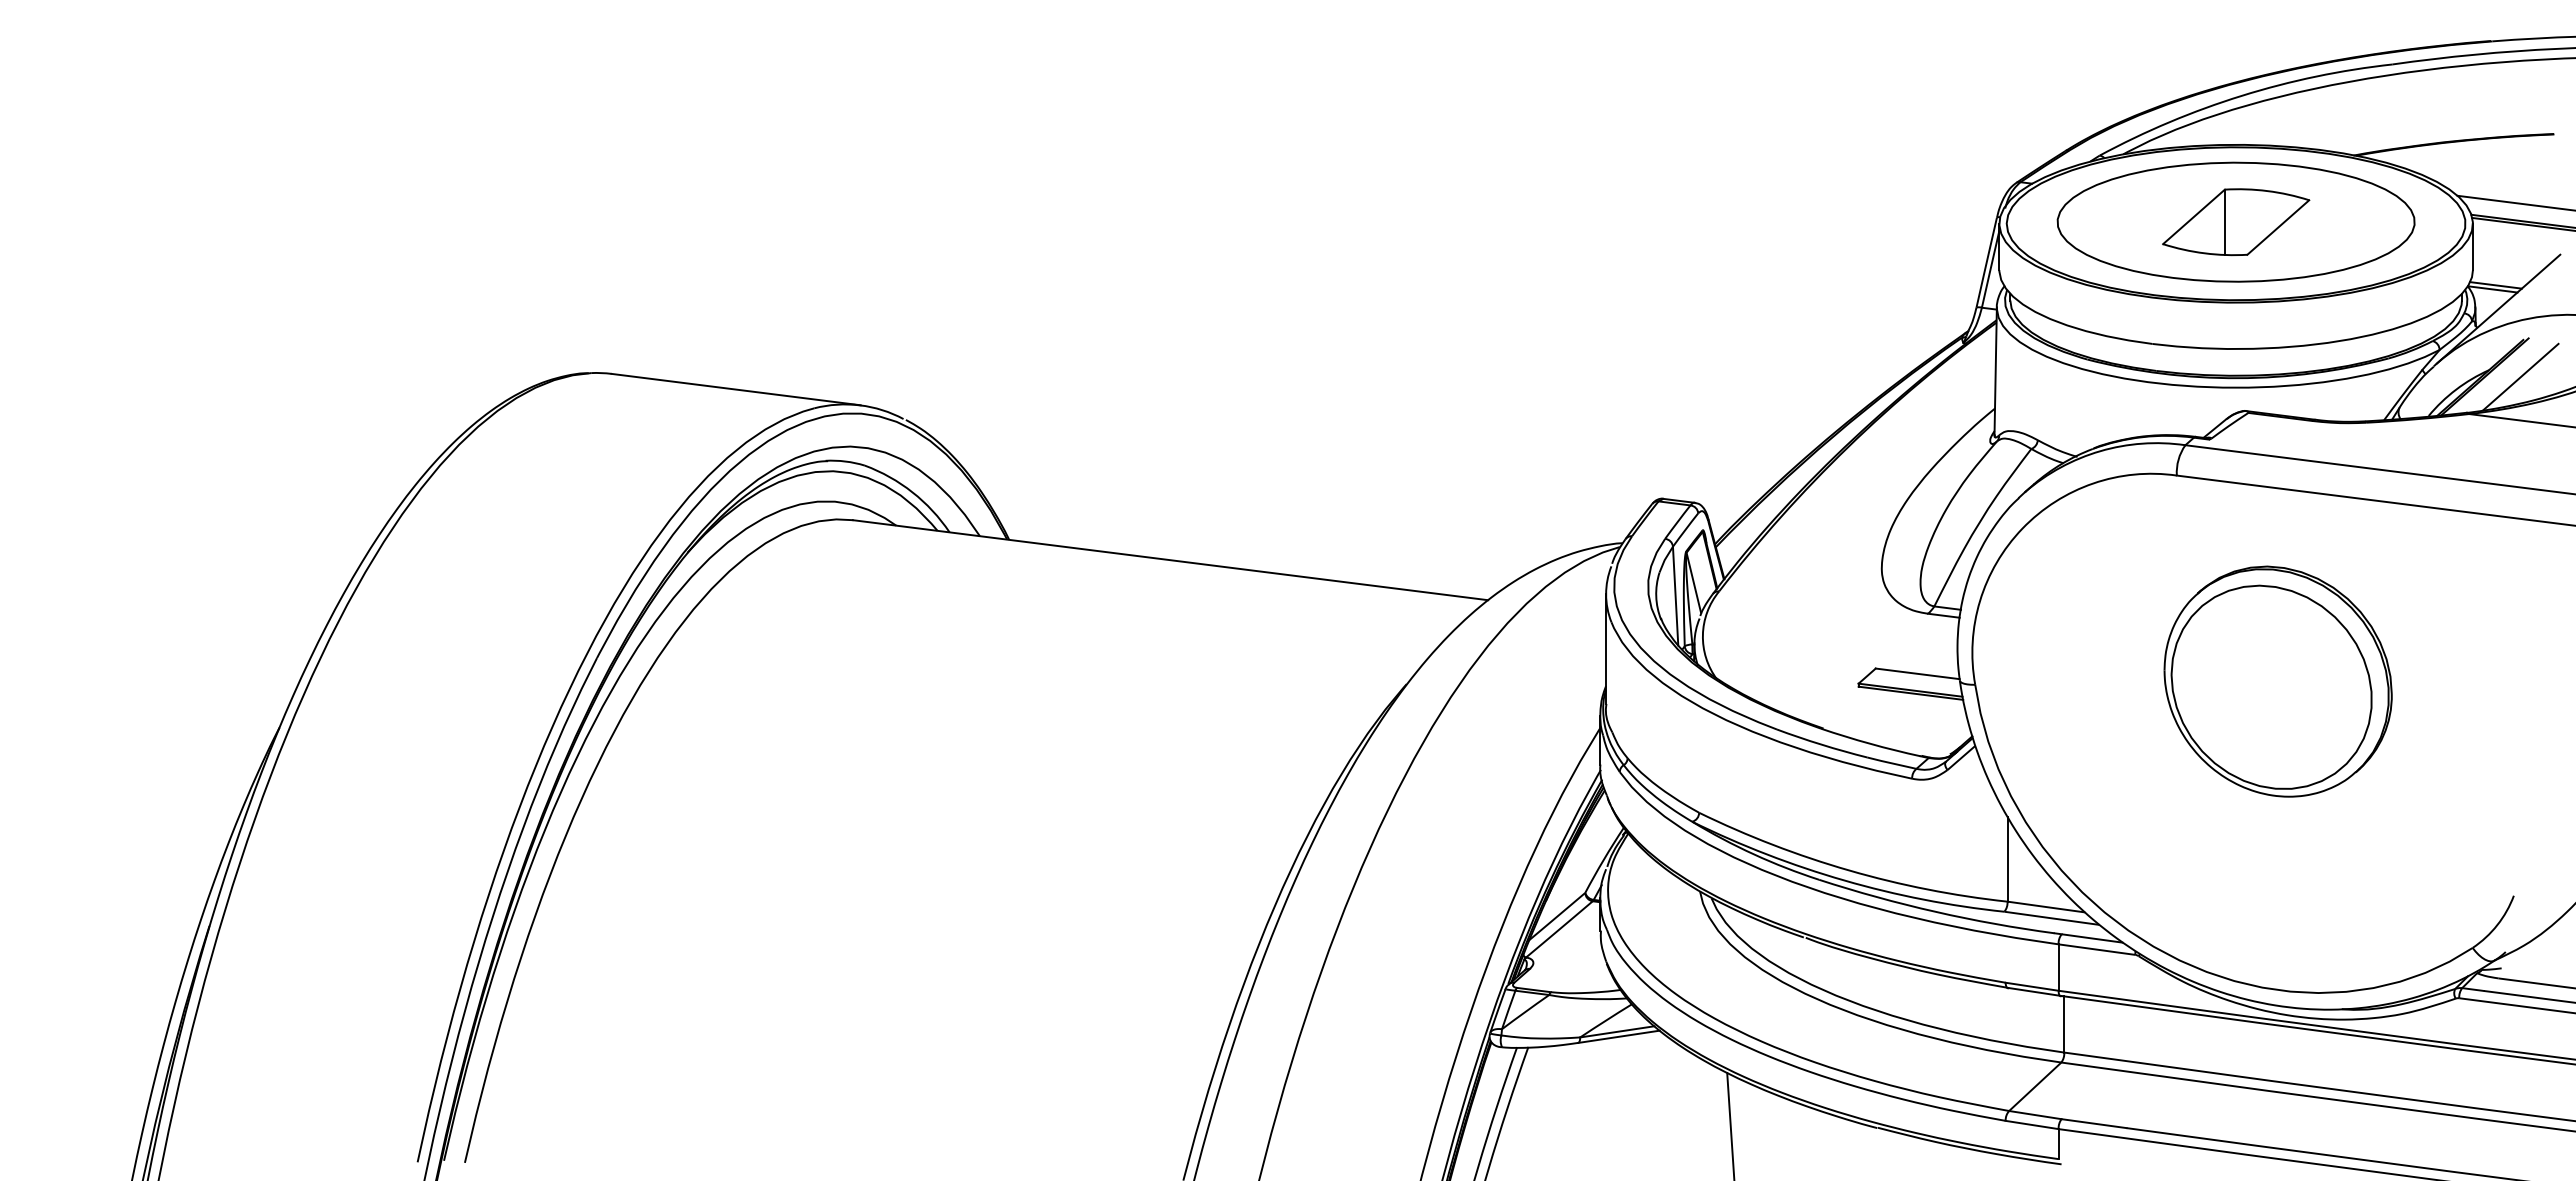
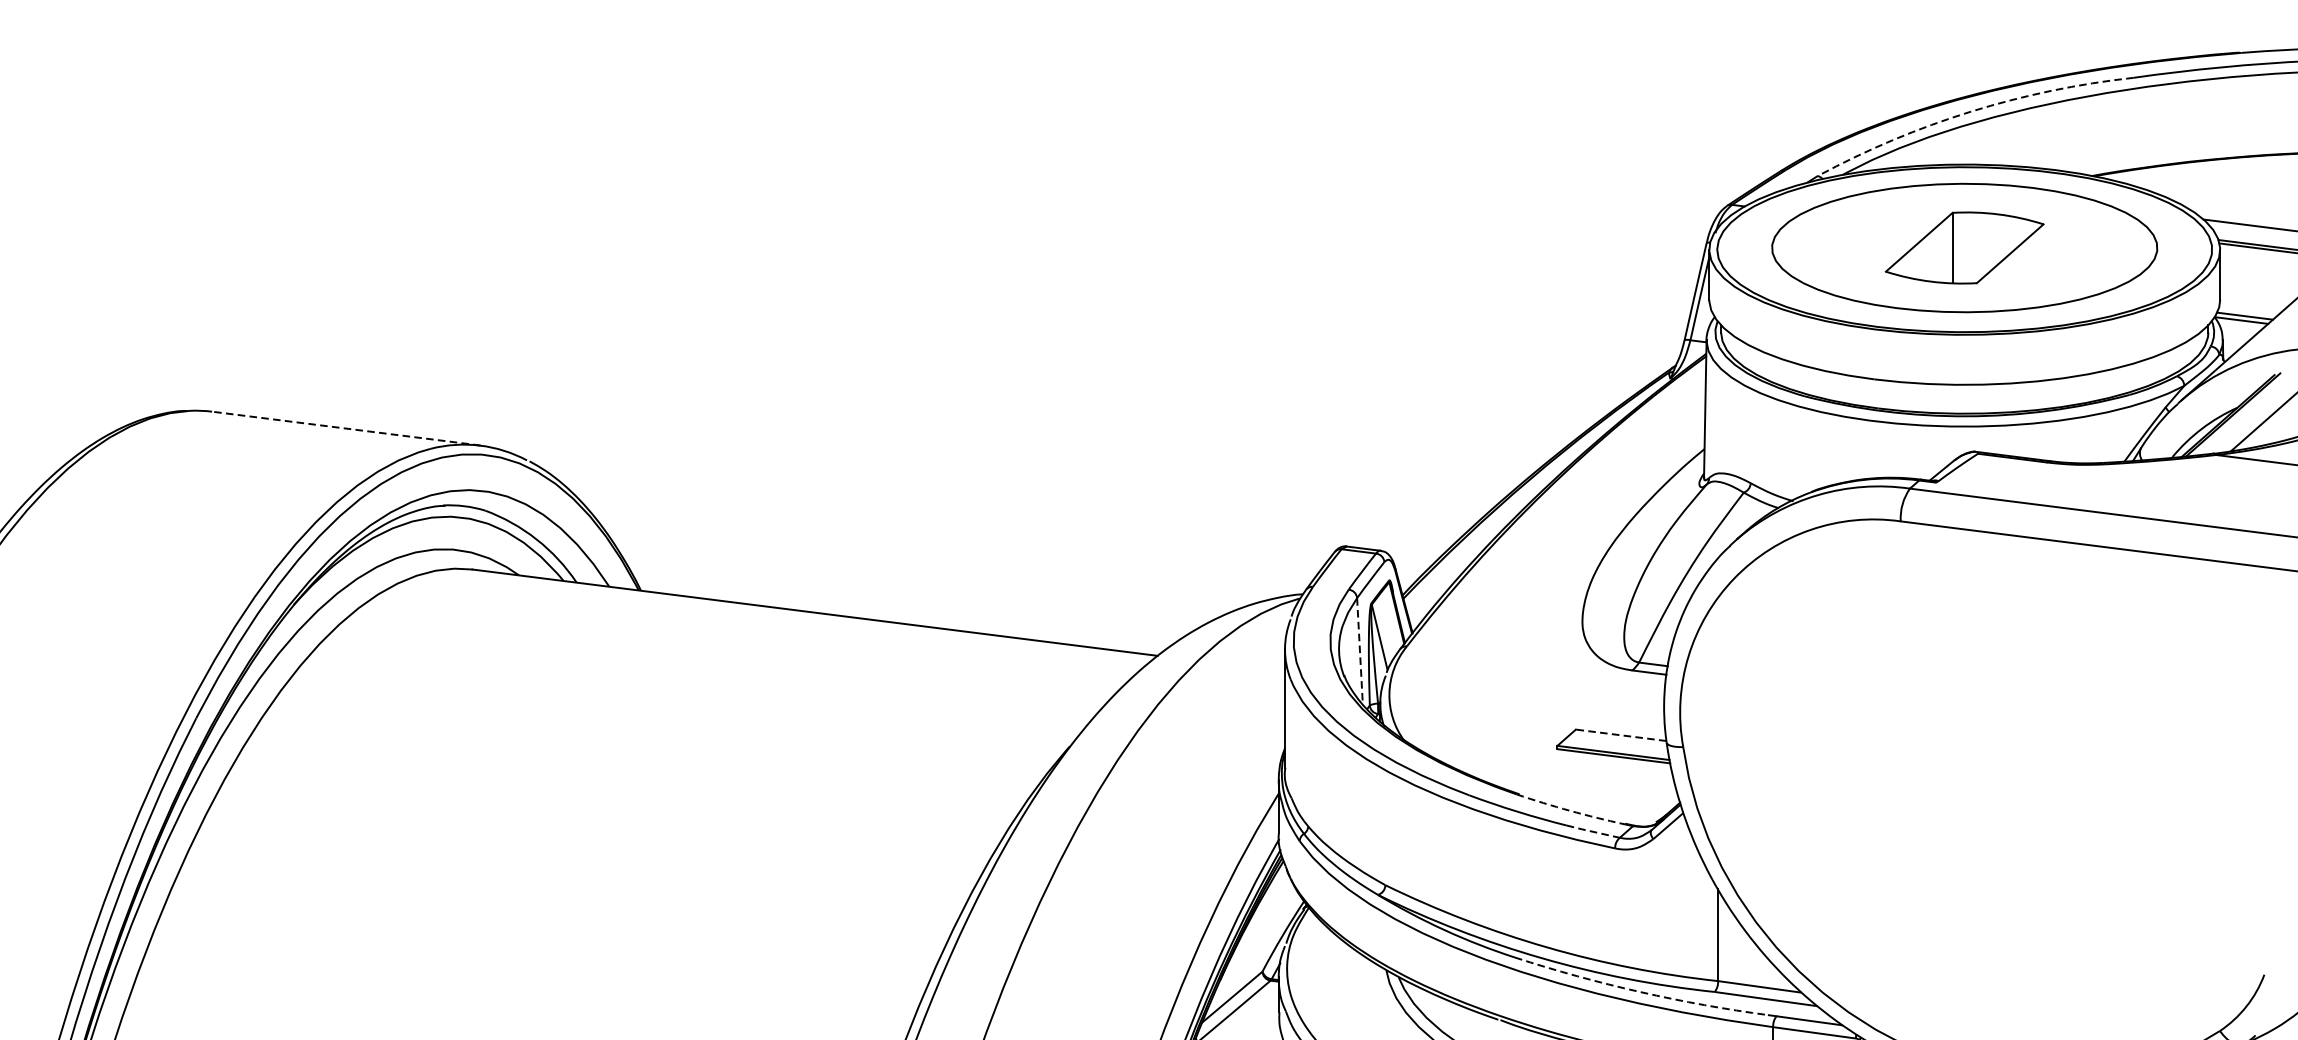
arc: (2241, 95) -> (1970, 111), solid -> dashed
line: (735, 389) -> (345, 428), solid -> dashed
line: (1675, 596) -> (1359, 651), solid -> dashed
line: (1917, 673) -> (1620, 734), solid -> dashed
part: (2277, 681) -> (2009, 743), removed
arc: (1870, 743) -> (1570, 810), solid -> dashed
line: (1891, 763) -> (1592, 832), solid -> dashed
arc: (1935, 911) -> (1640, 991), solid -> dashed

